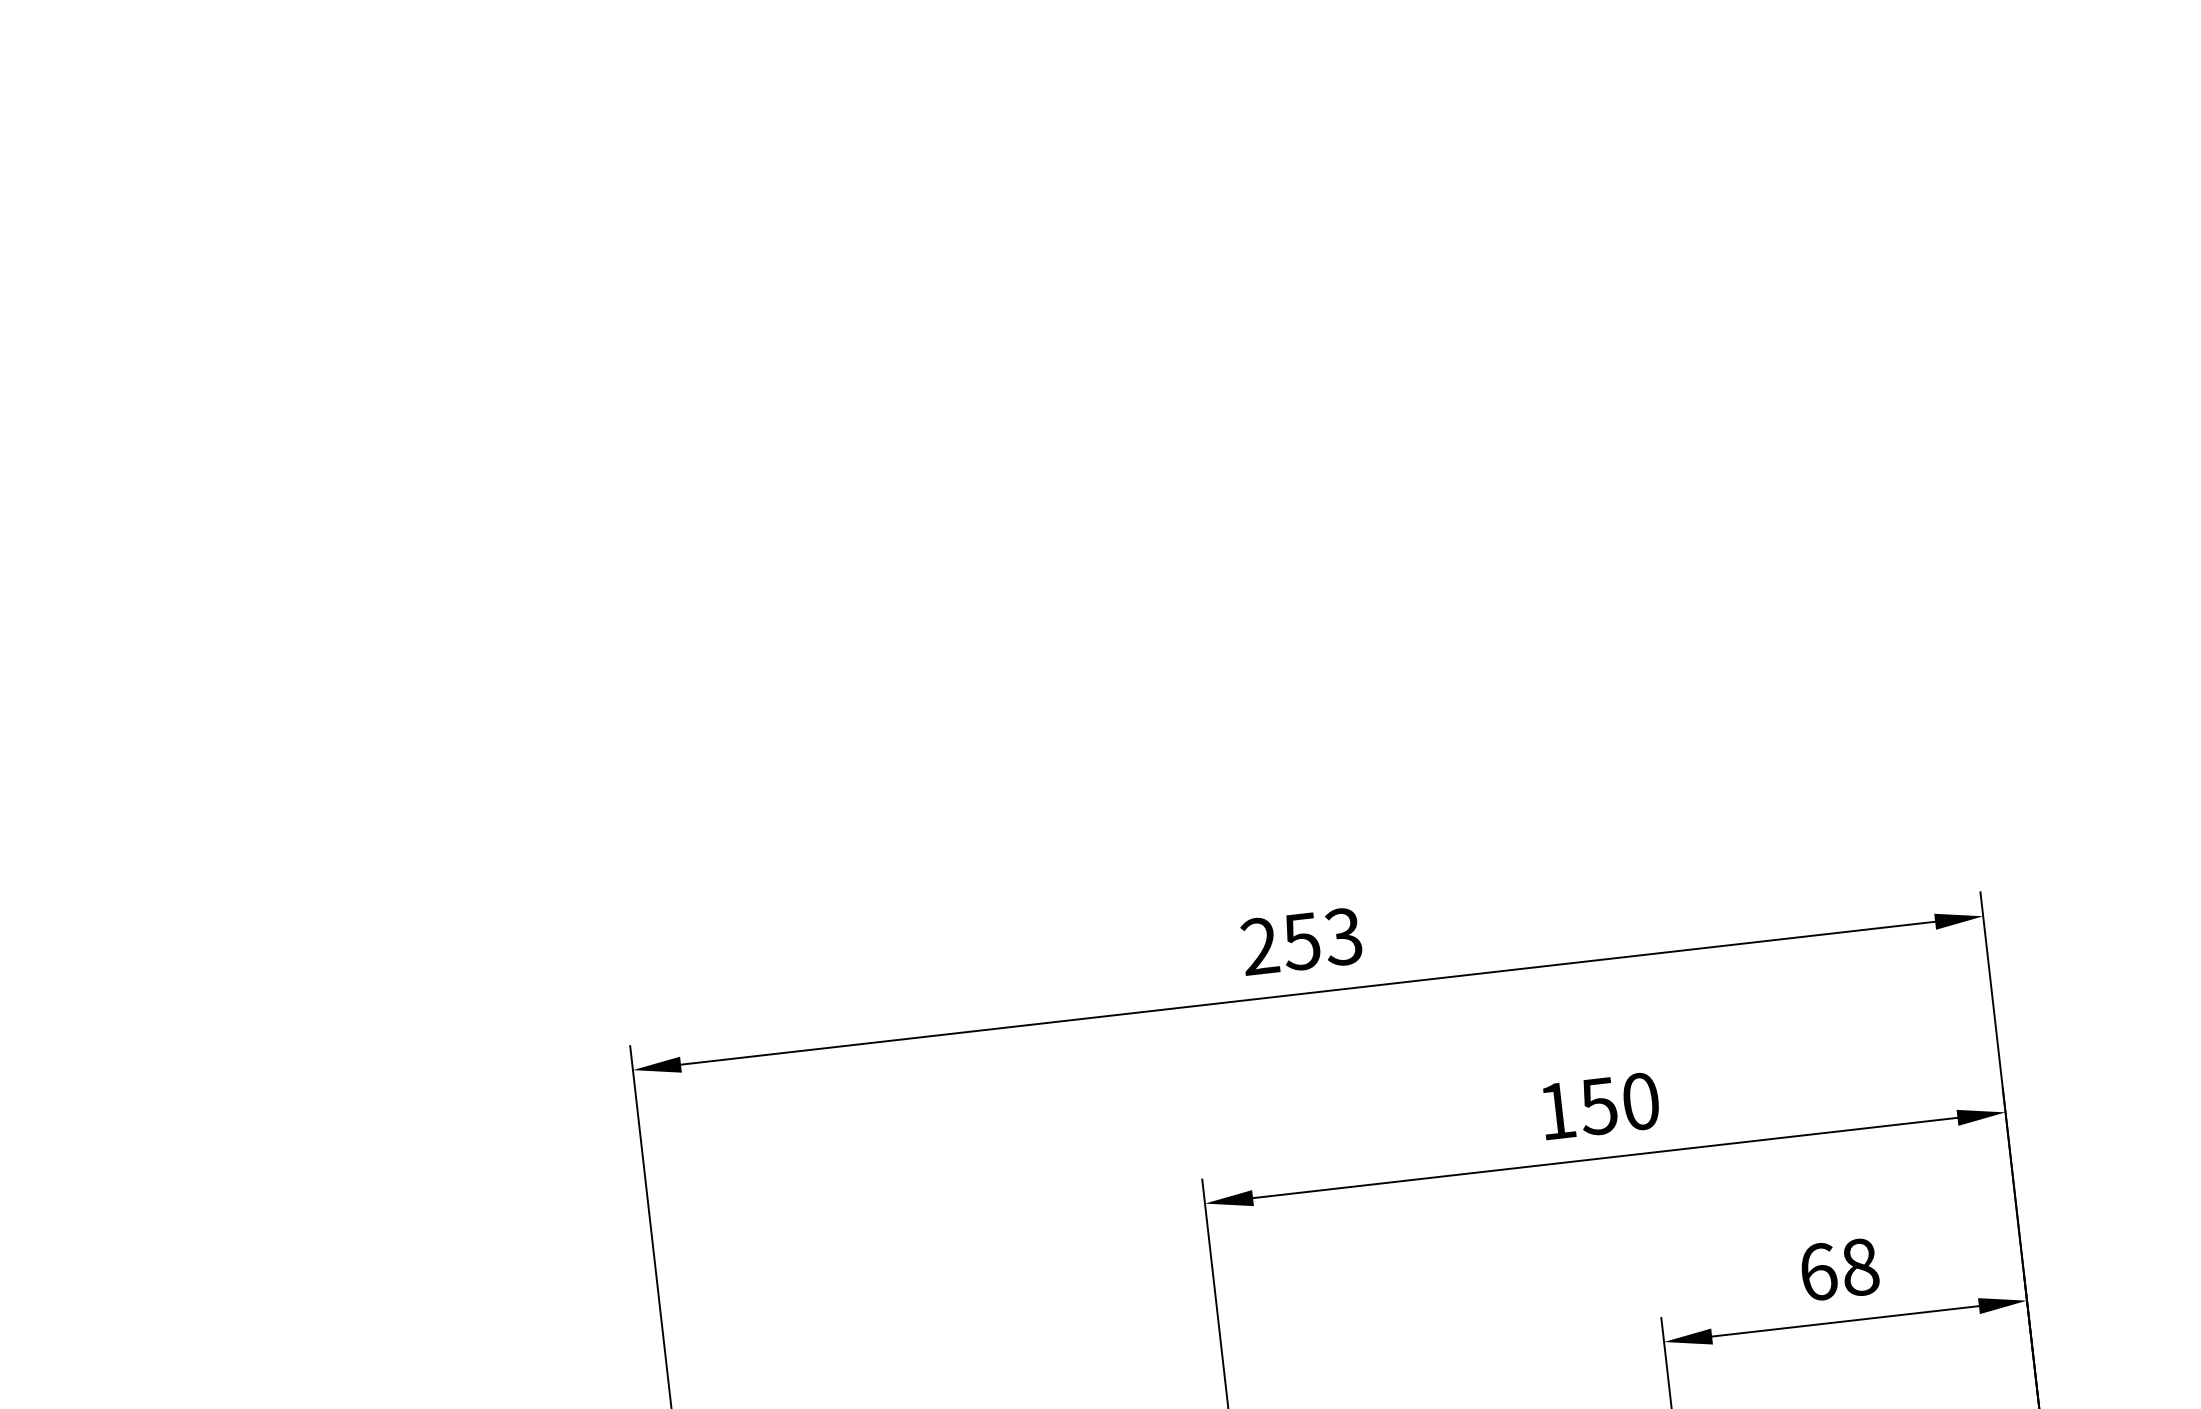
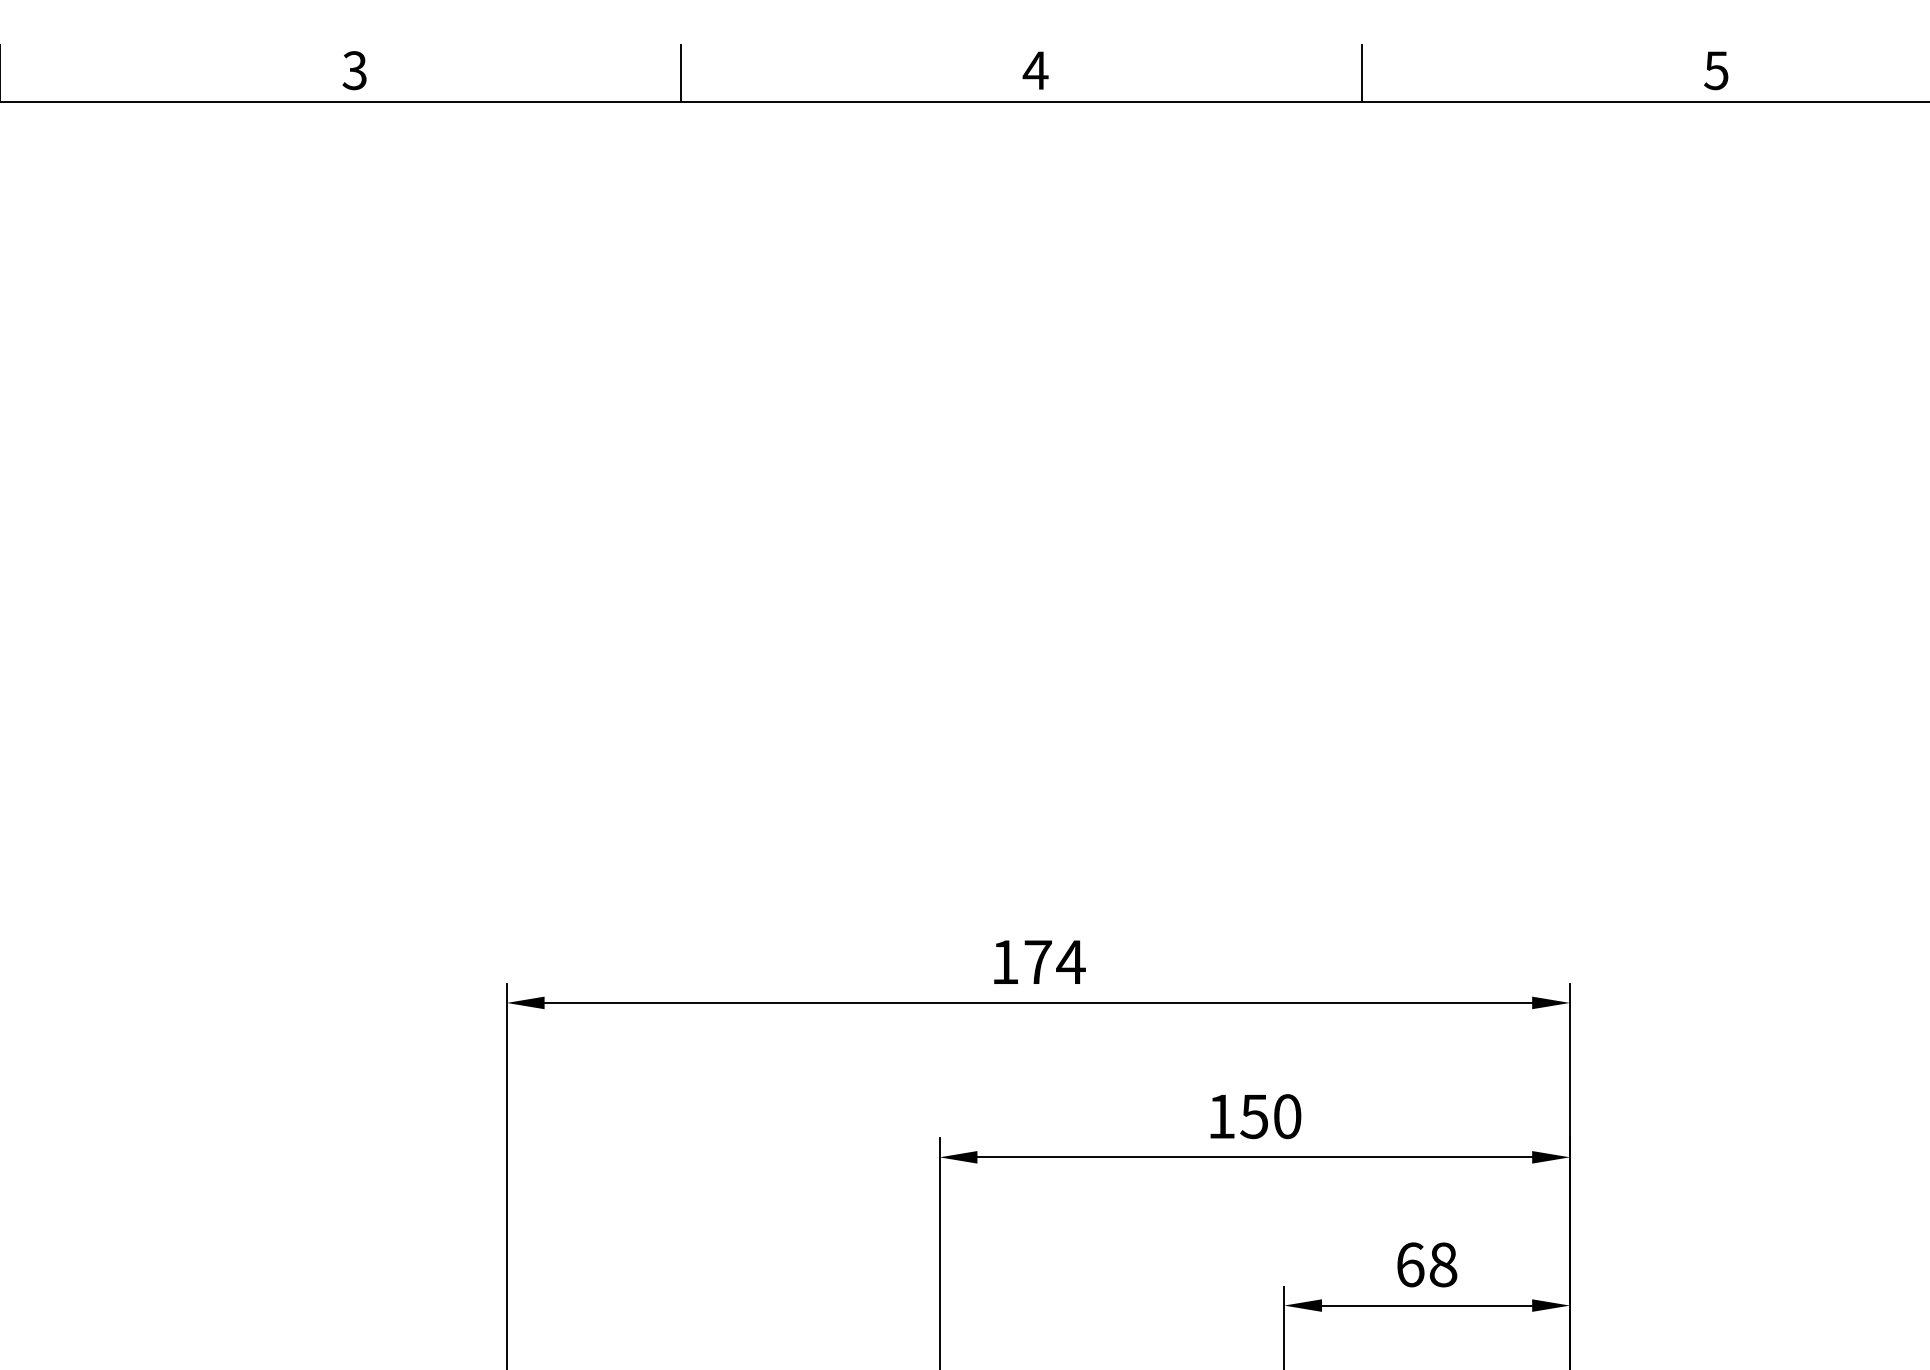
text: (1302, 940) -> (1038, 961), 253 -> 174

